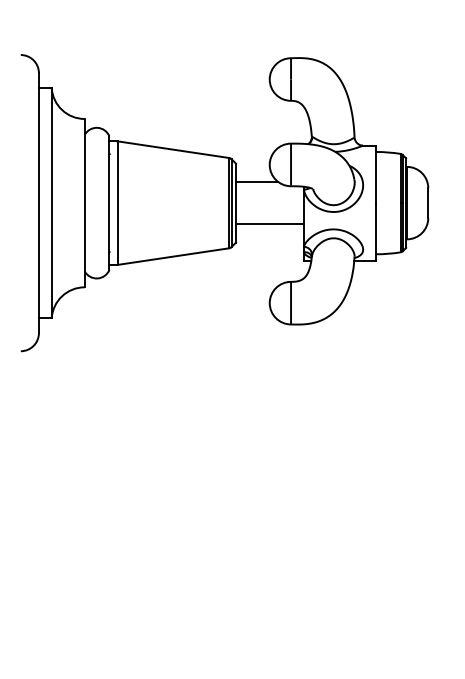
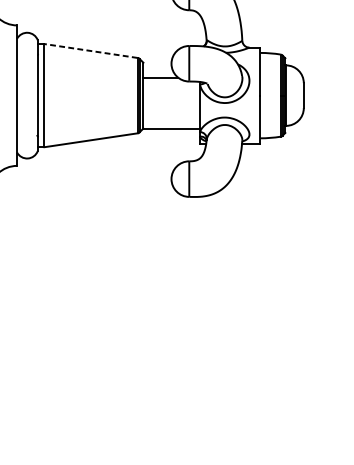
line: (172, 149) -> (90, 50), solid -> dashed
line: (269, 224) -> (171, 129), moved

